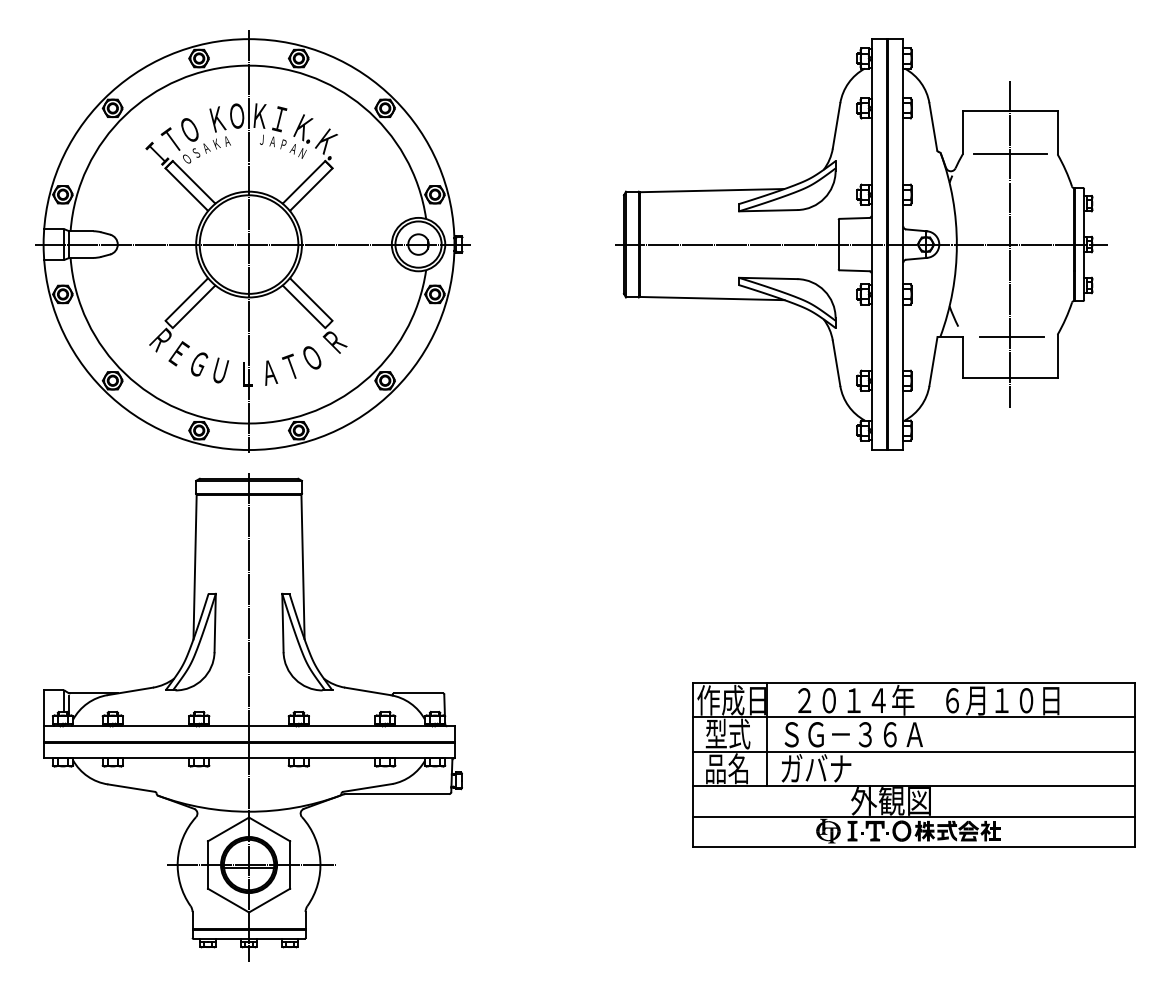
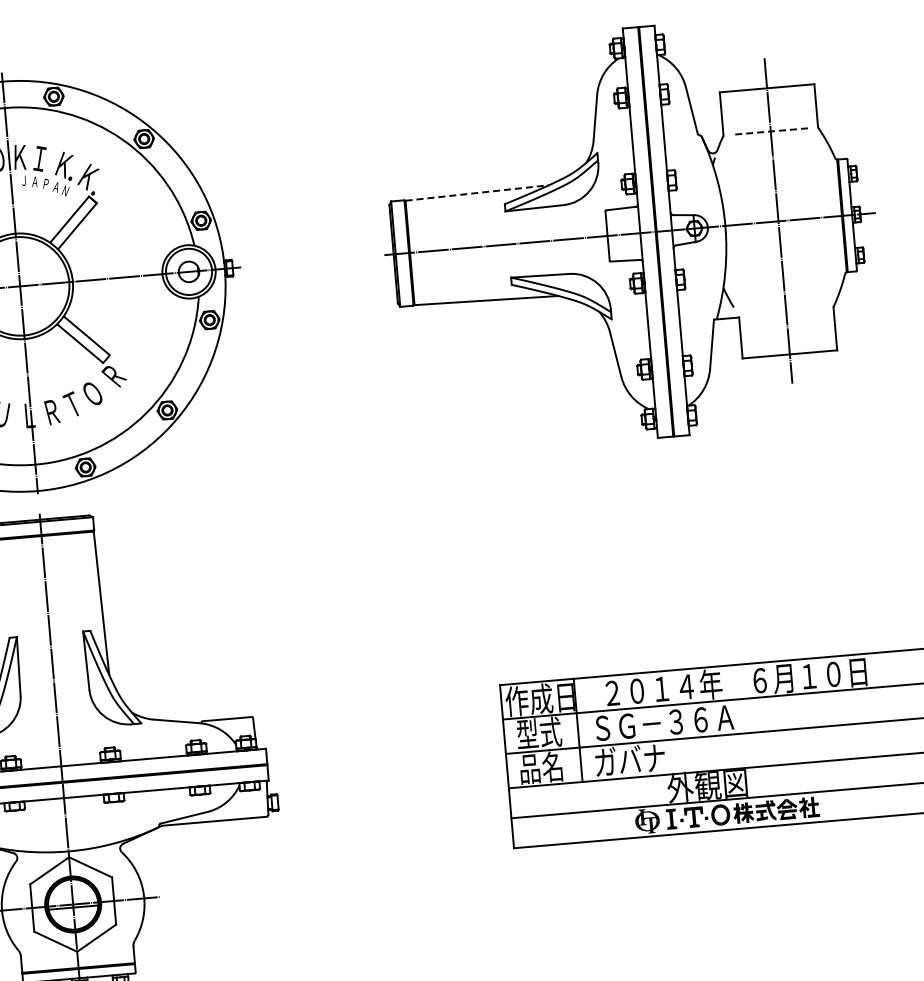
line: (1010, 154) -> (771, 131), solid -> dashed
line: (712, 190) -> (477, 192), solid -> dashed
line: (1011, 337) -> (787, 313), removed
text: (270, 372) -> (52, 411), Ａ -> Ｒ

